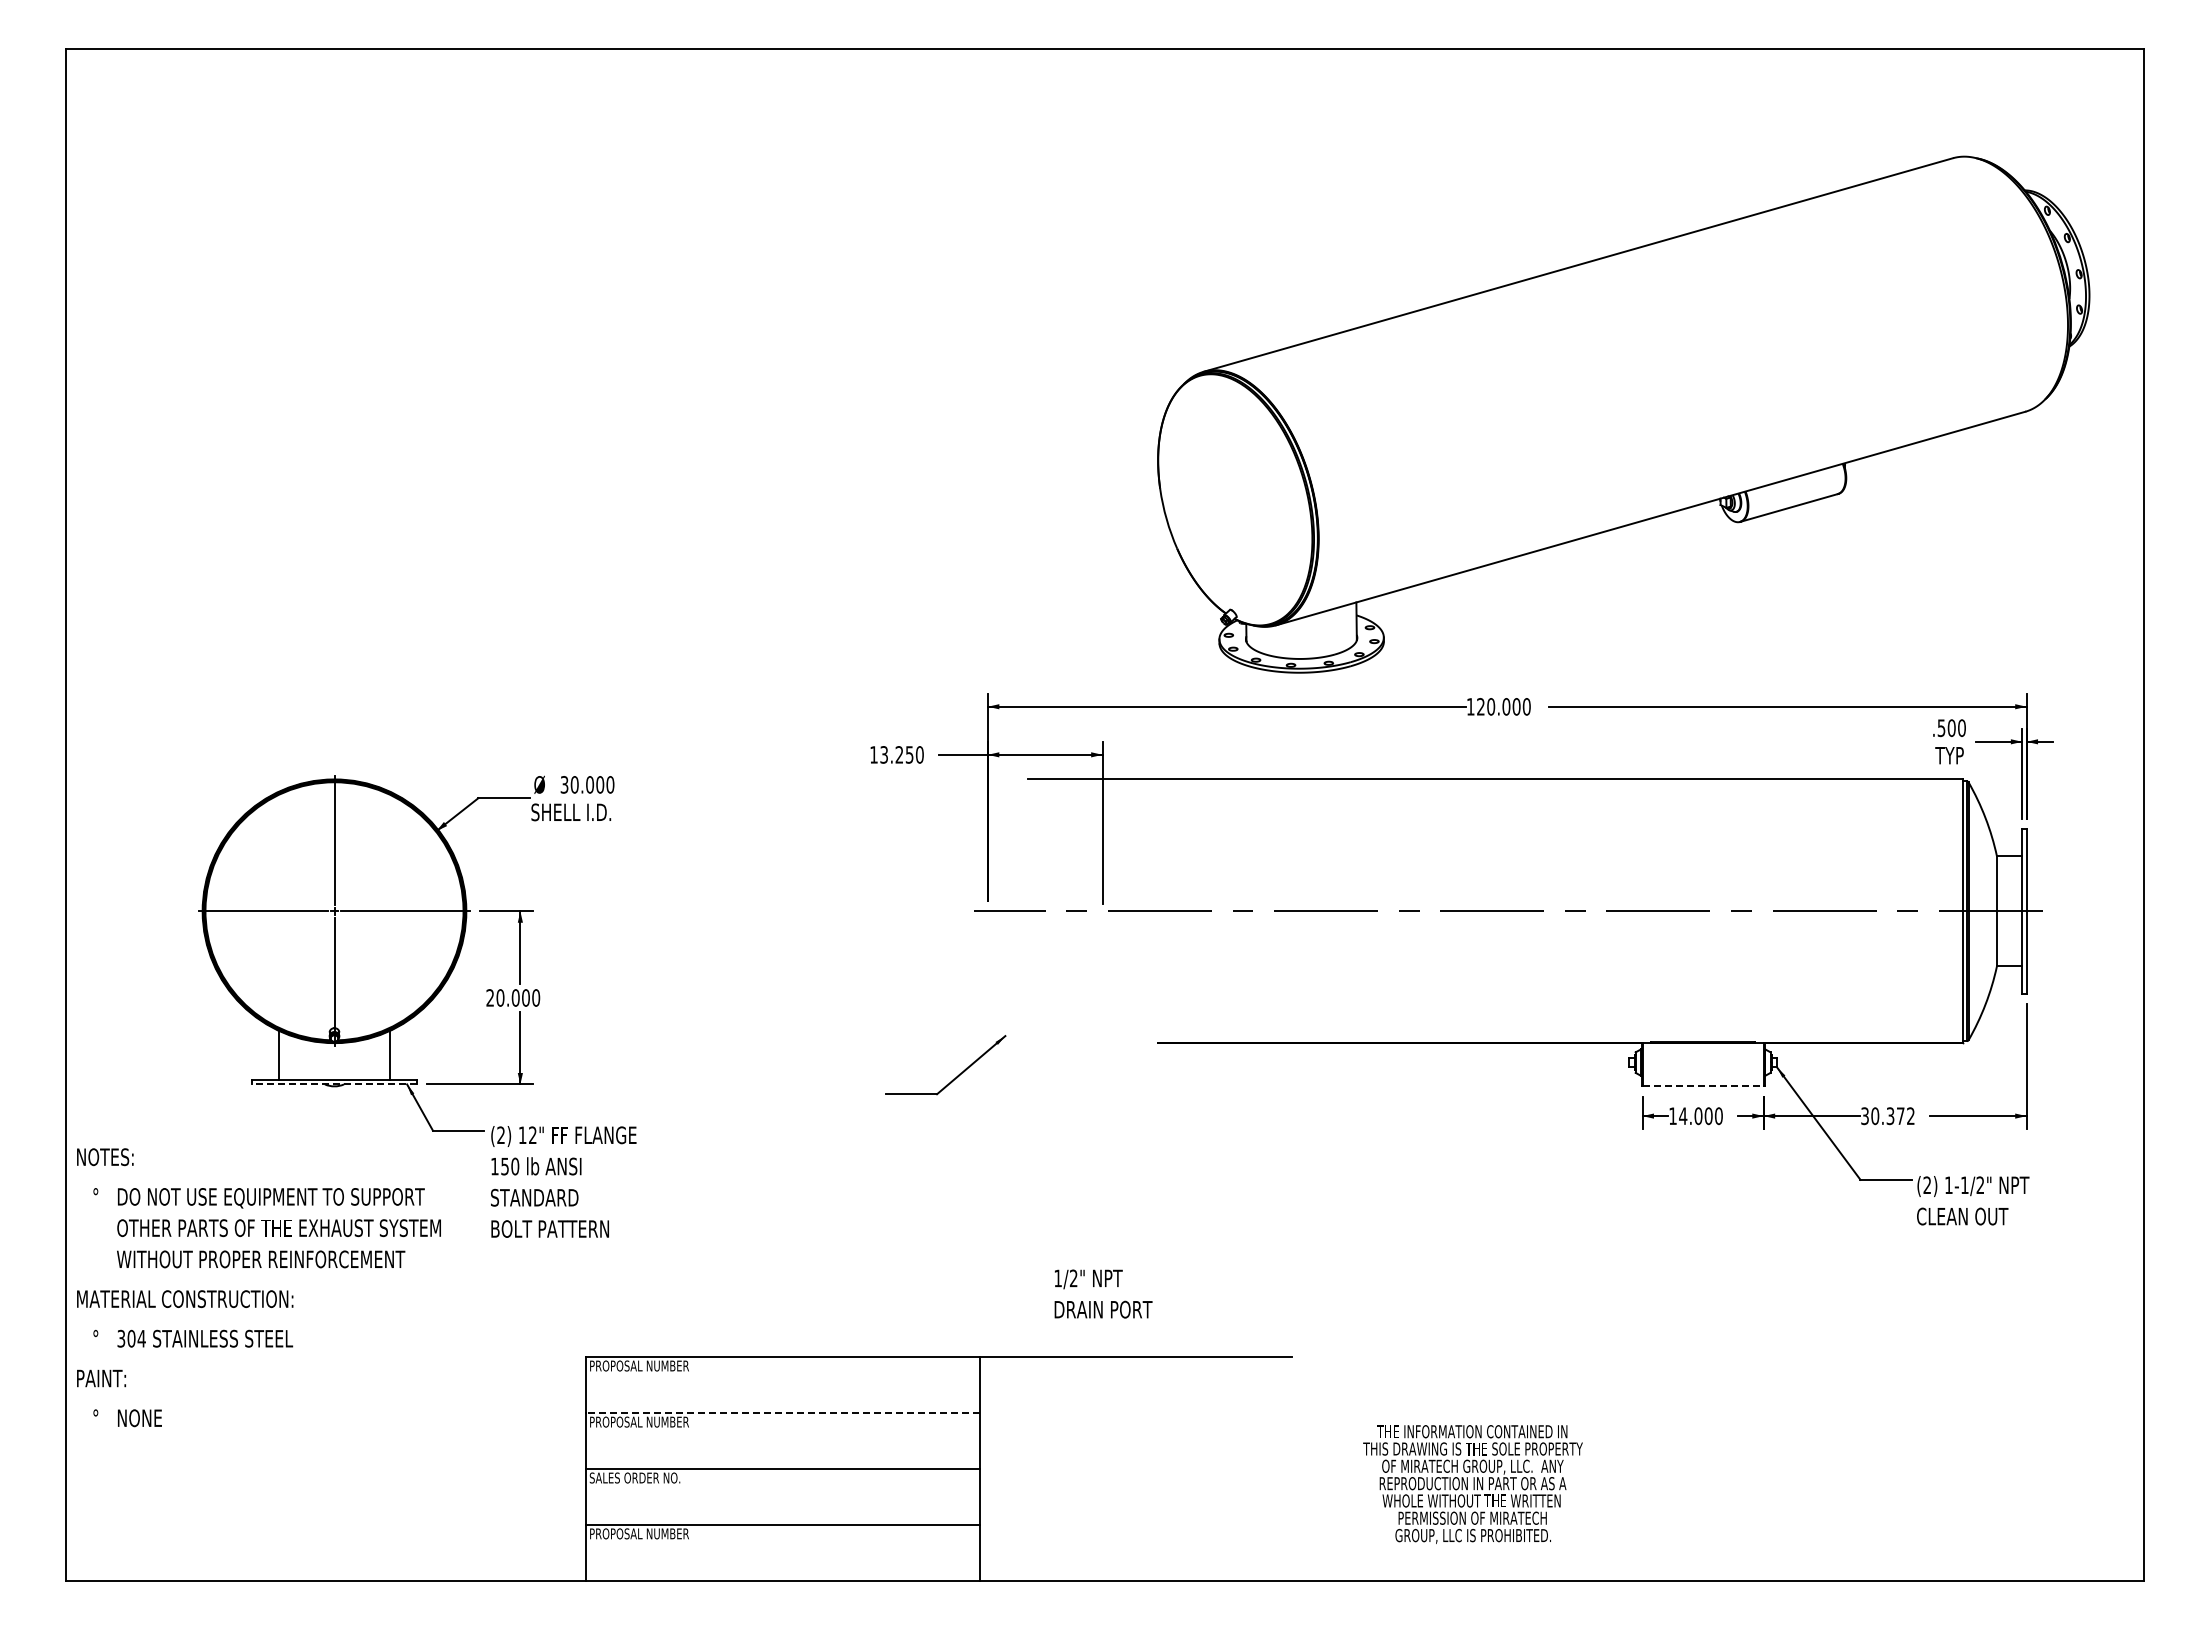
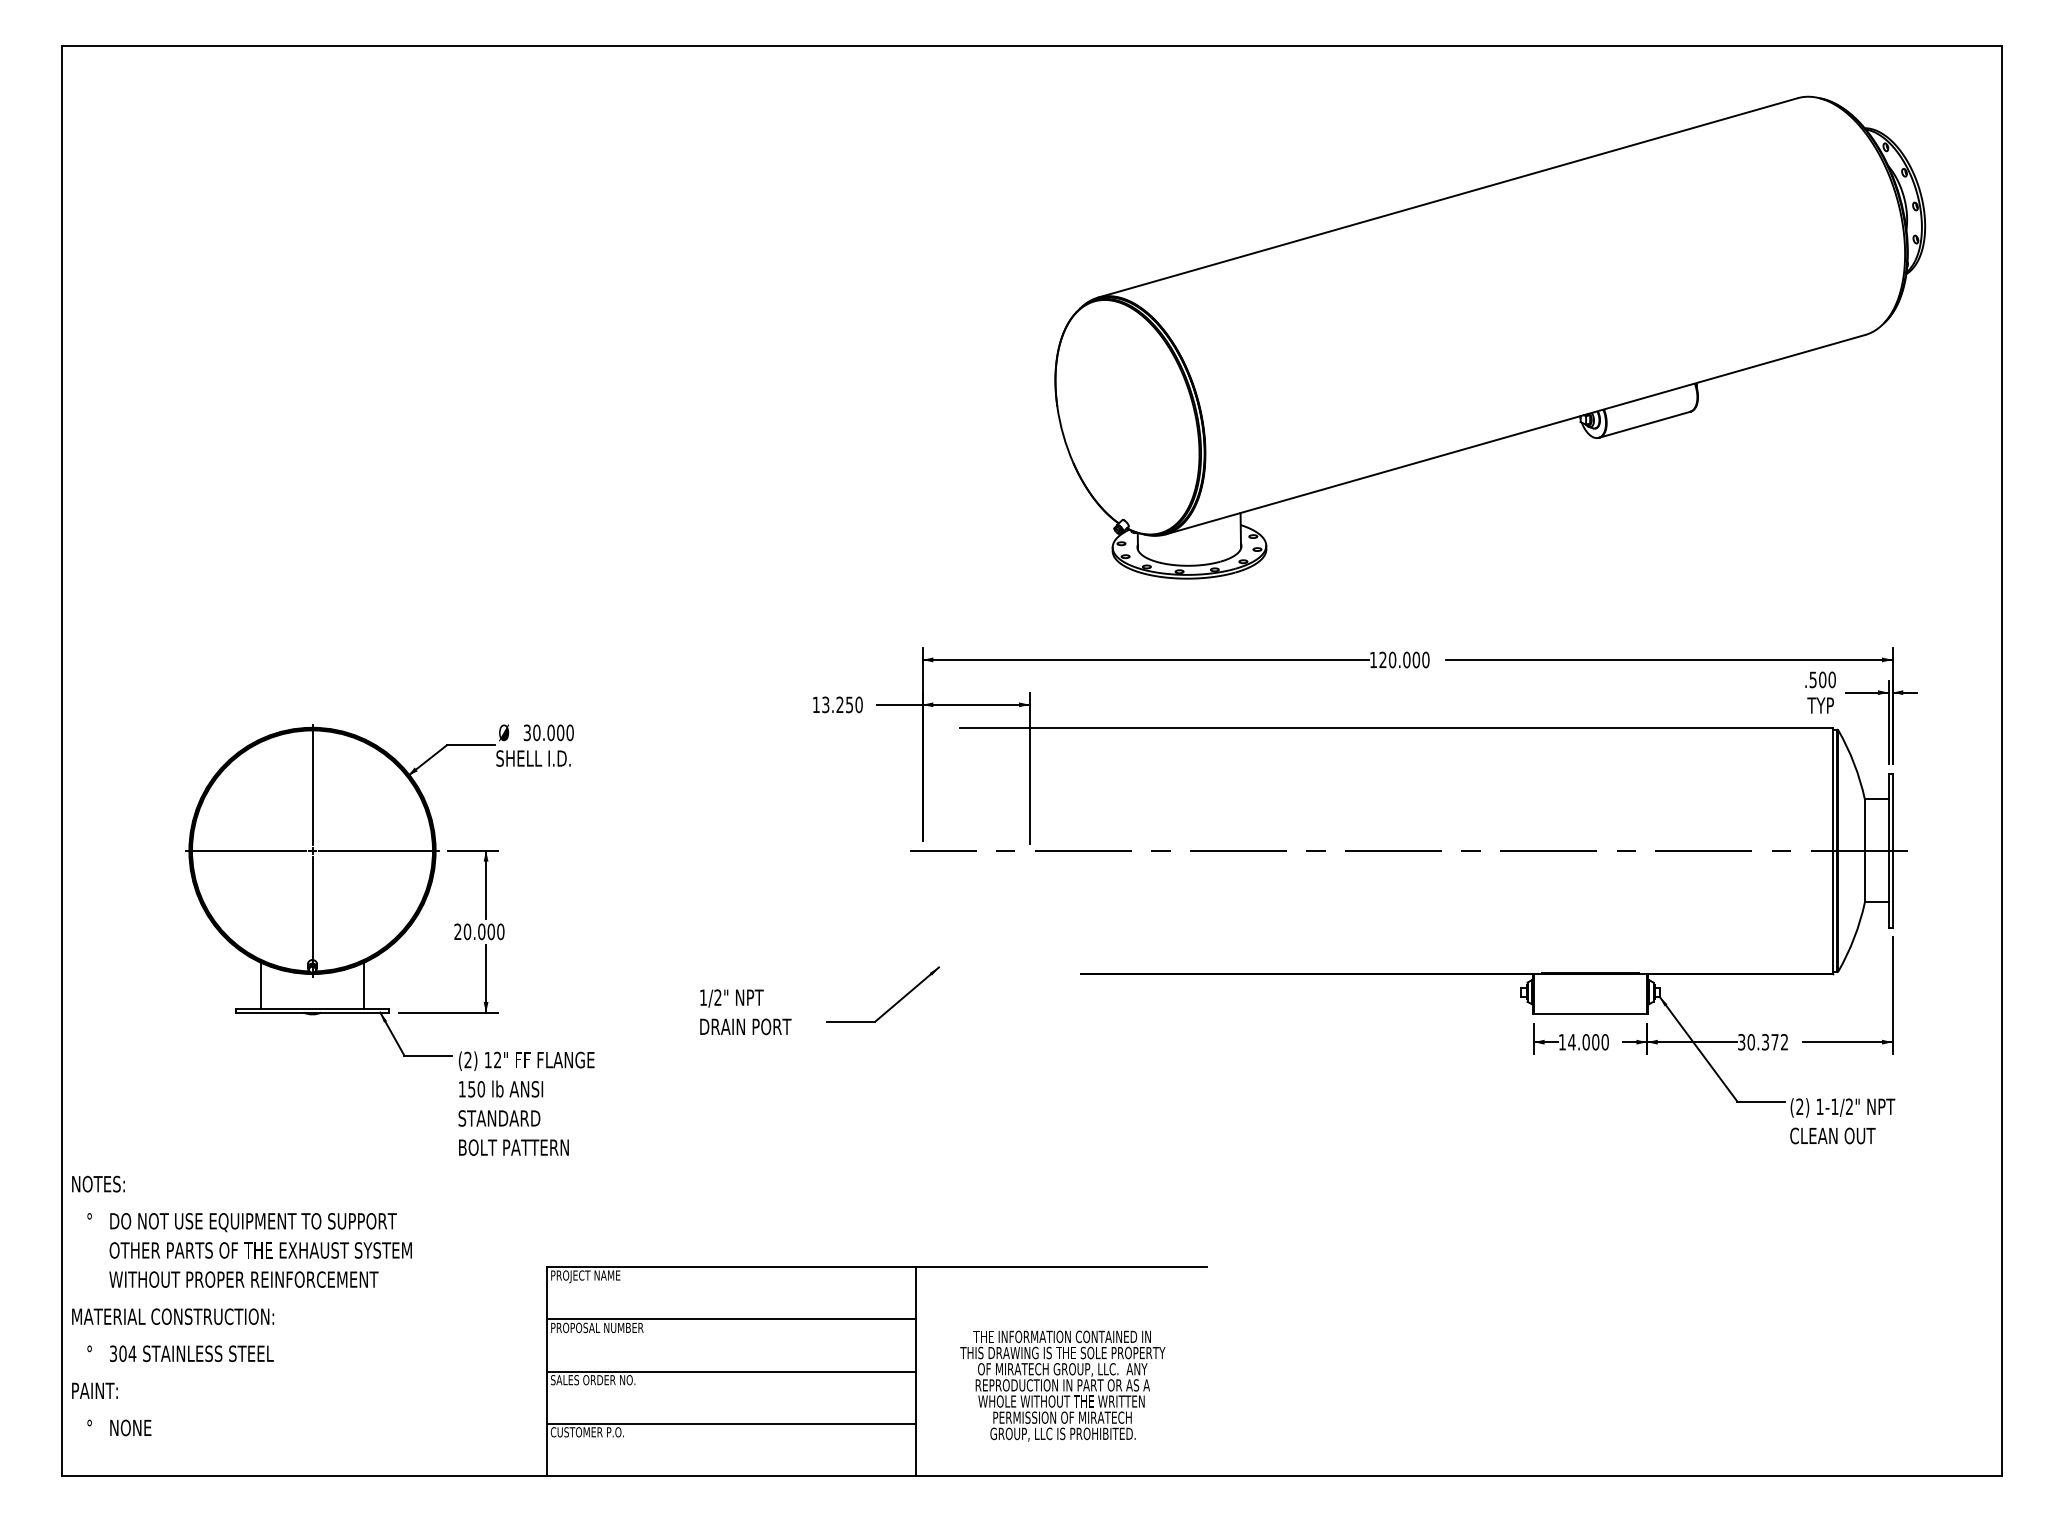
part: (1623, 414) -> (1490, 337), moved
line: (334, 1084) -> (312, 1012), dashed -> solid
line: (1703, 1086) -> (1590, 1014), dashed -> solid
text: (258, 1287) -> (241, 1305), moved
text: (1103, 1293) -> (745, 1011), moved
text: (648, 1367) -> (605, 1276), PROPOSAL NUMBER -> PROJECT NAME
line: (782, 1412) -> (730, 1318), dashed -> solid
text: (1472, 1484) -> (1062, 1386), moved
text: (638, 1533) -> (596, 1431), PROPOSAL NUMBER -> CUSTOMER P.O.

